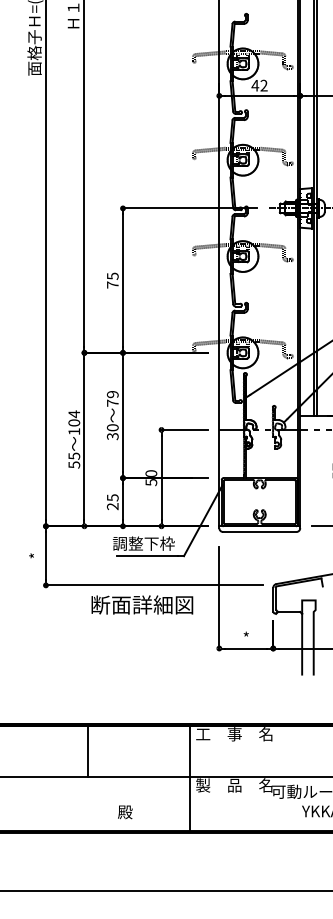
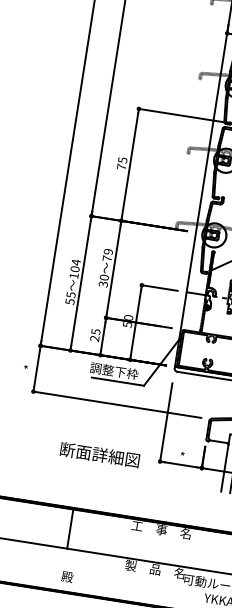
text: (142, 604) -> (100, 454), moved
line: (88, 751) -> (70, 529), moved
line: (189, 778) -> (121, 558), removed

